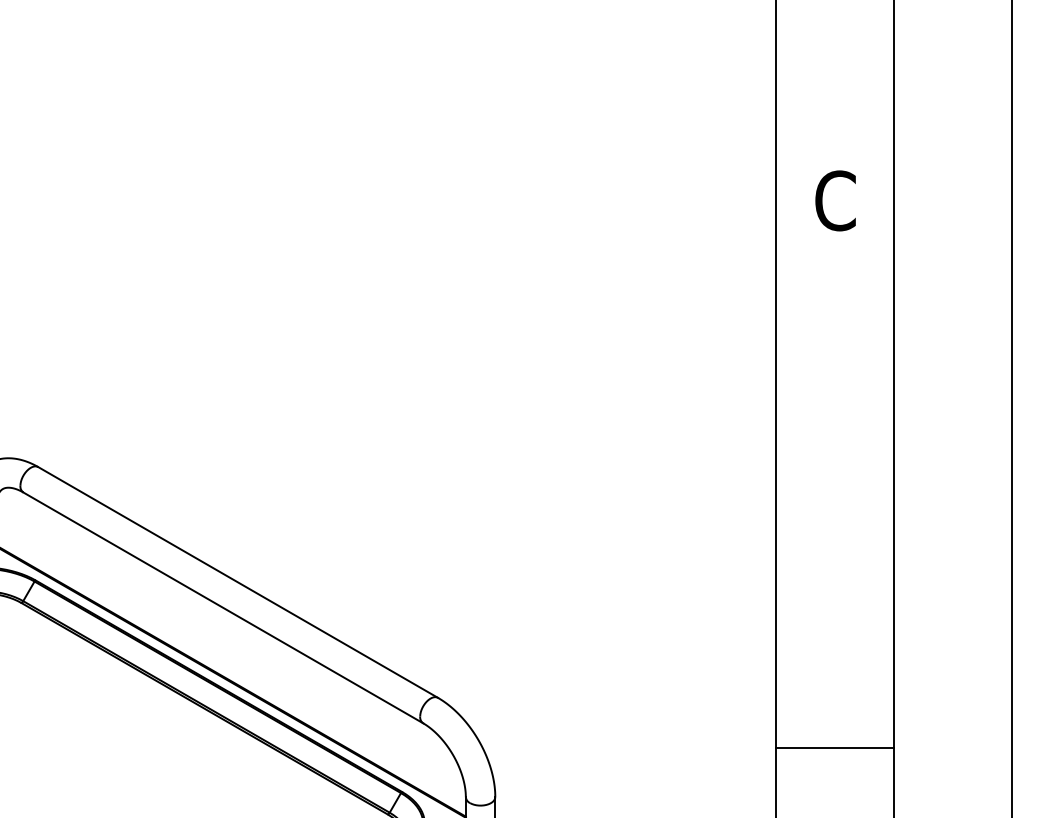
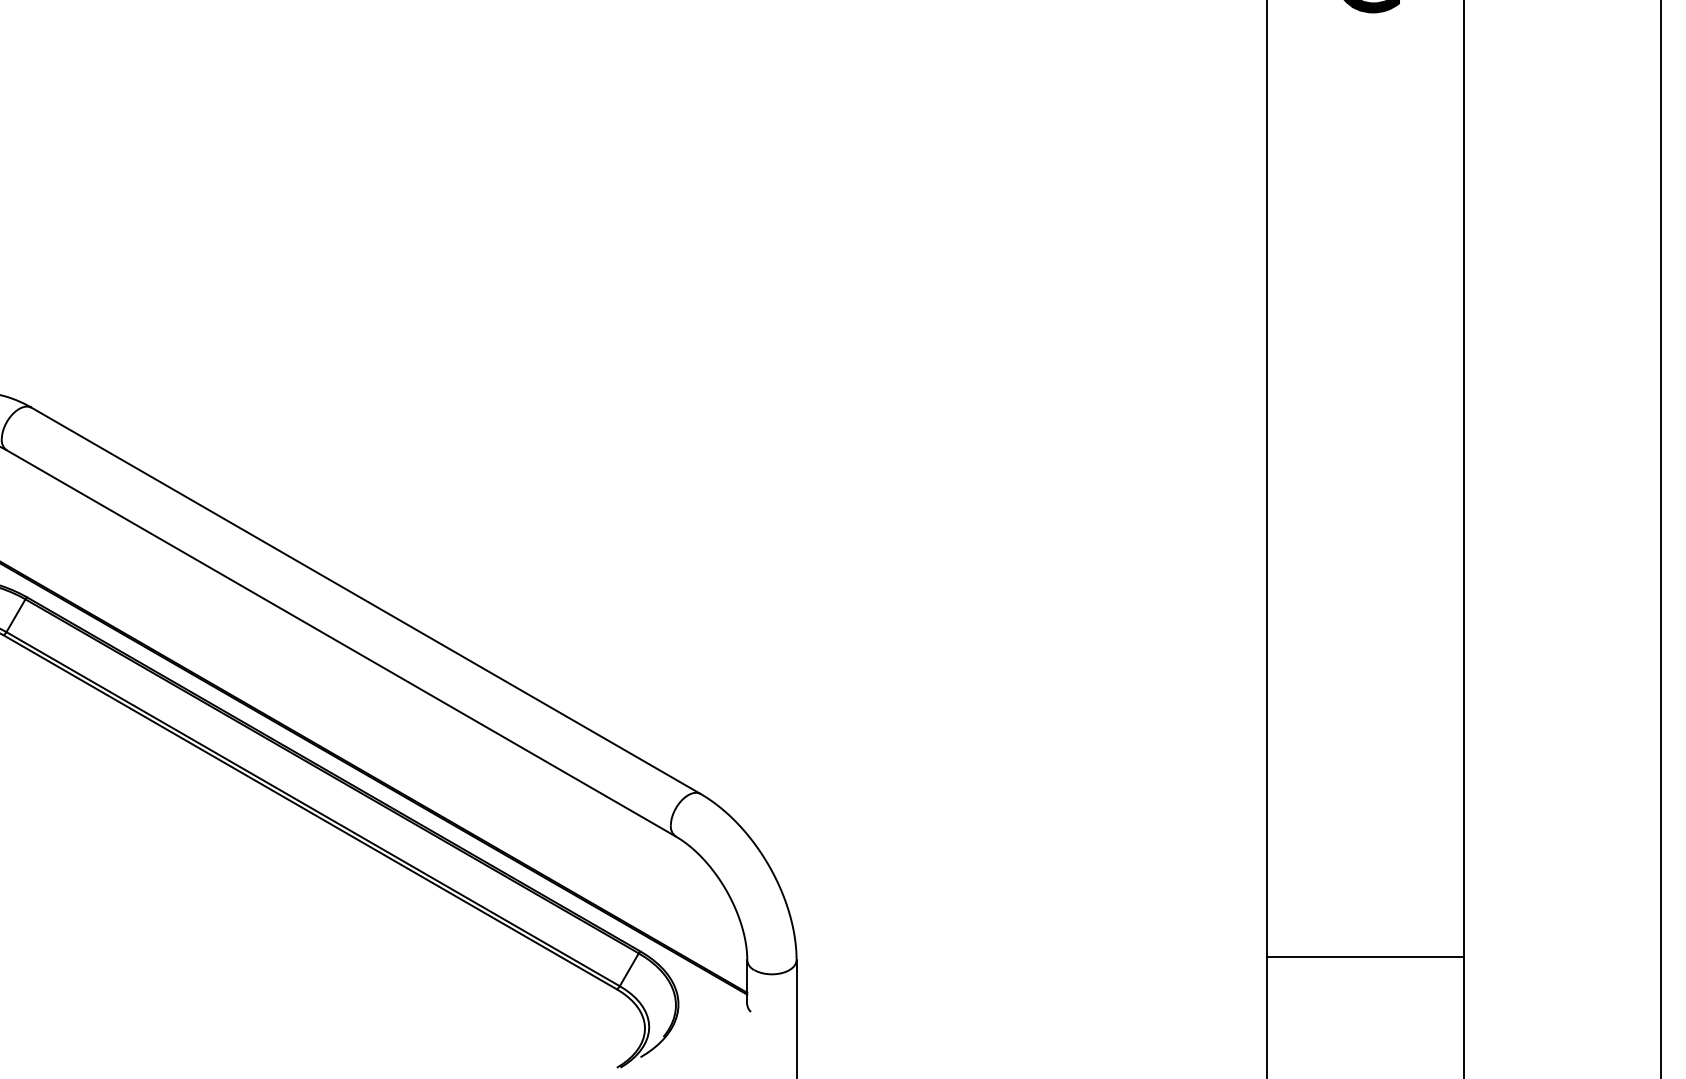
line: (835, 748) -> (1365, 957), moved

